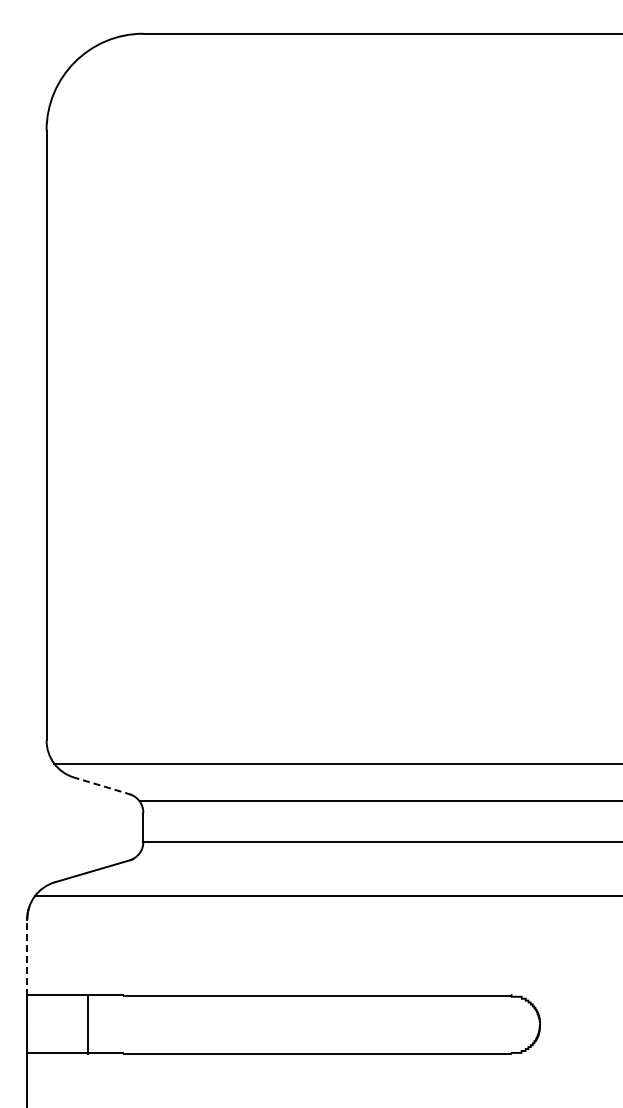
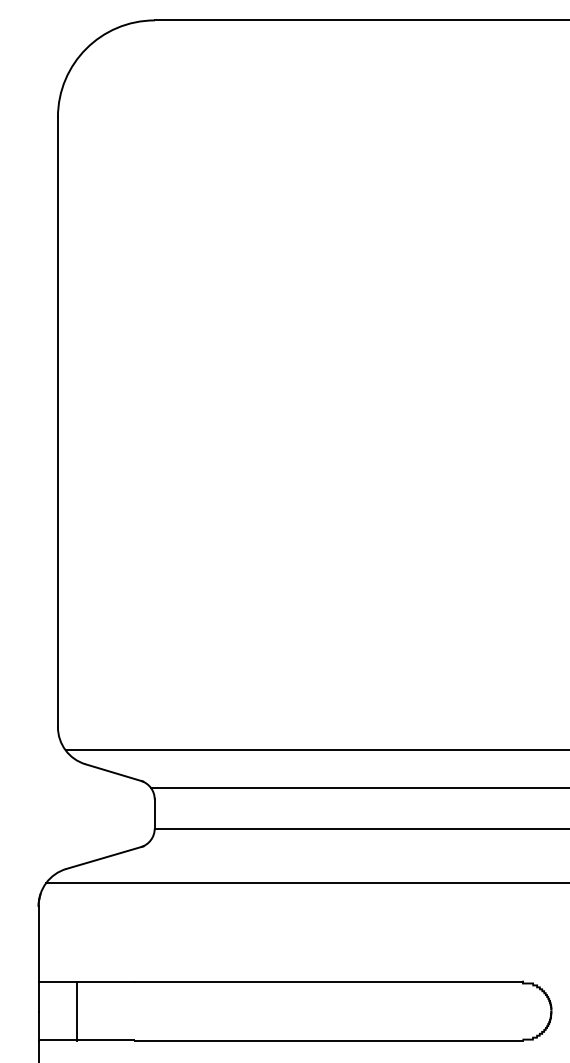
line: (102, 786) -> (113, 773), dashed -> solid
line: (27, 957) -> (38, 944), dashed -> solid
line: (87, 1024) -> (76, 1011), moved

